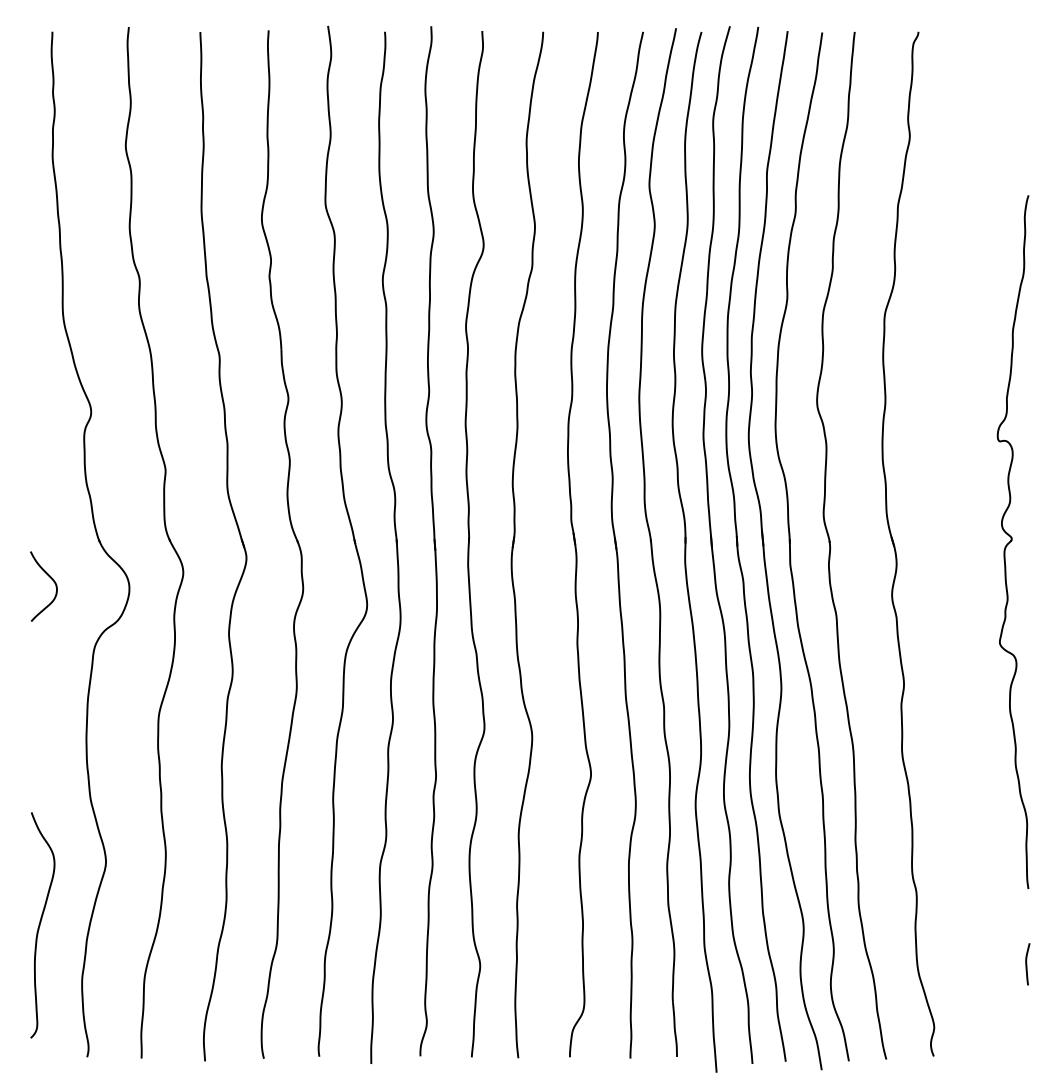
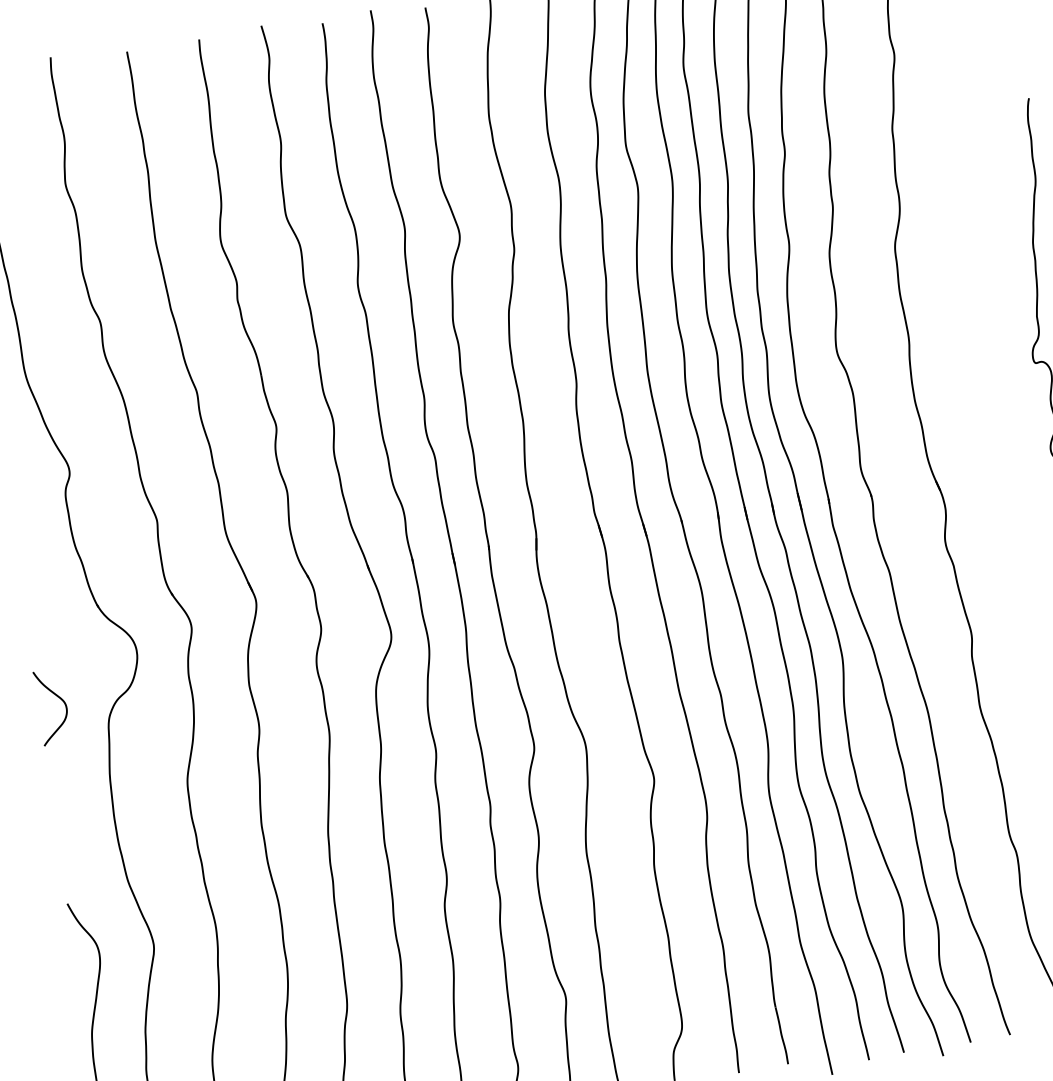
curve: (50, 578) -> (58, 697), moved

